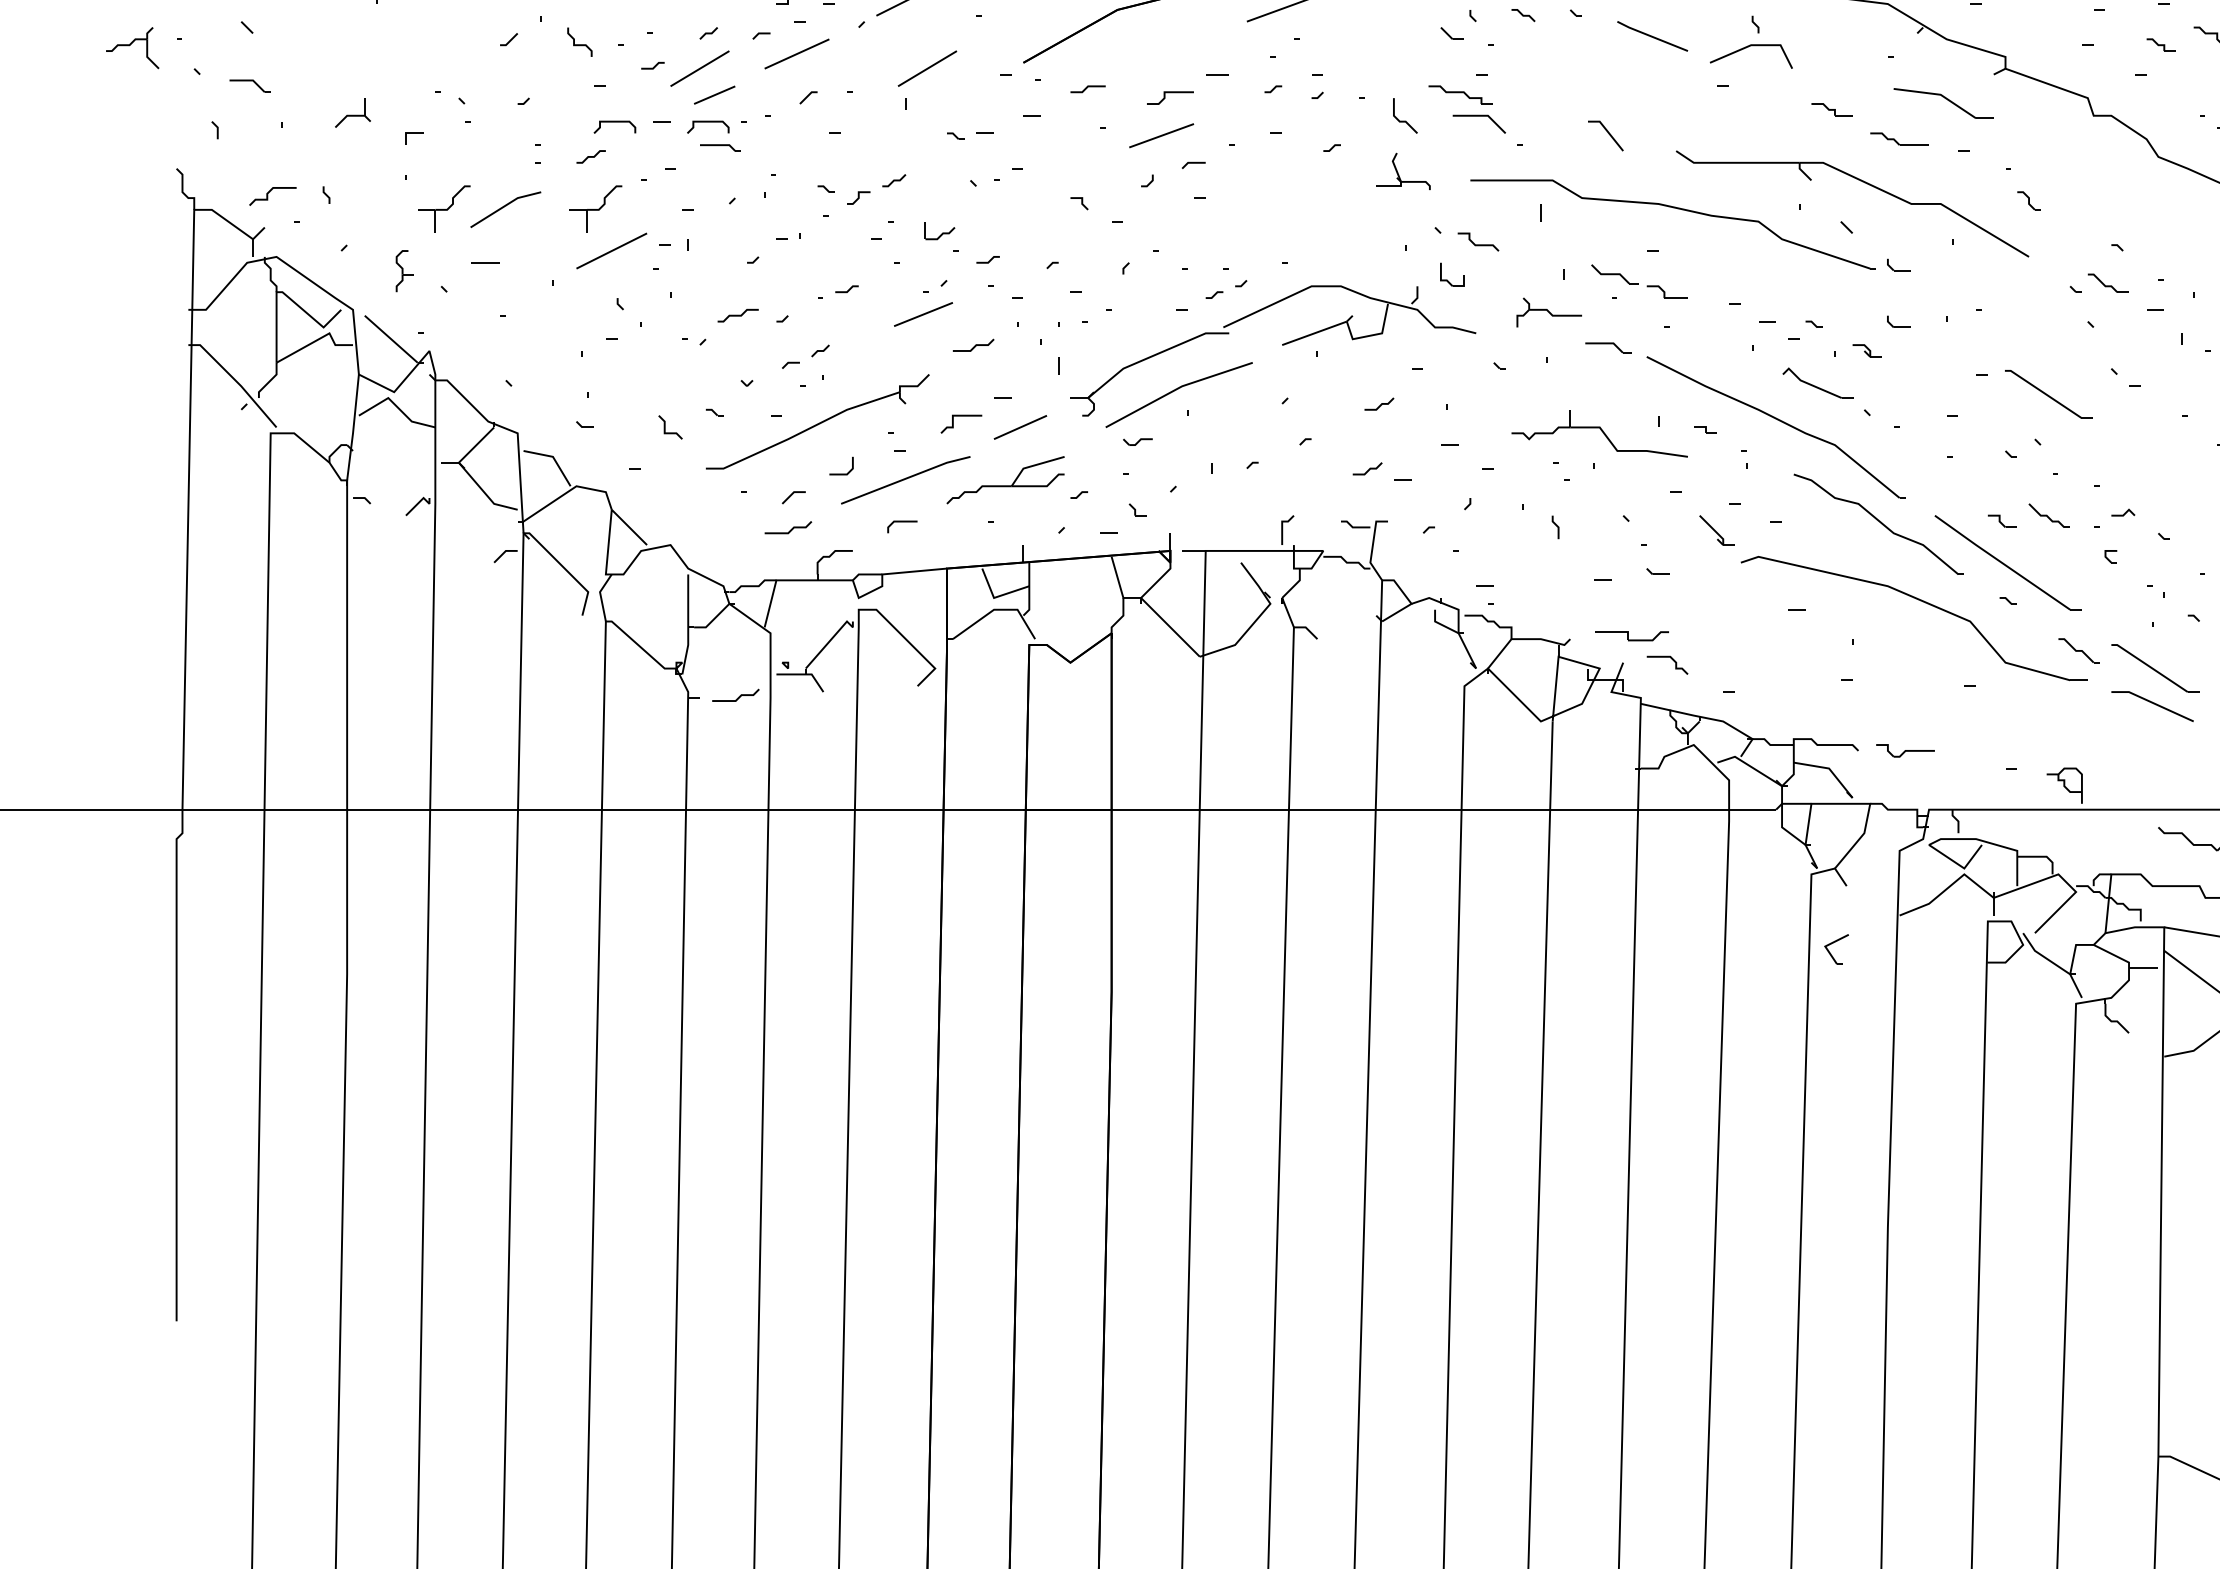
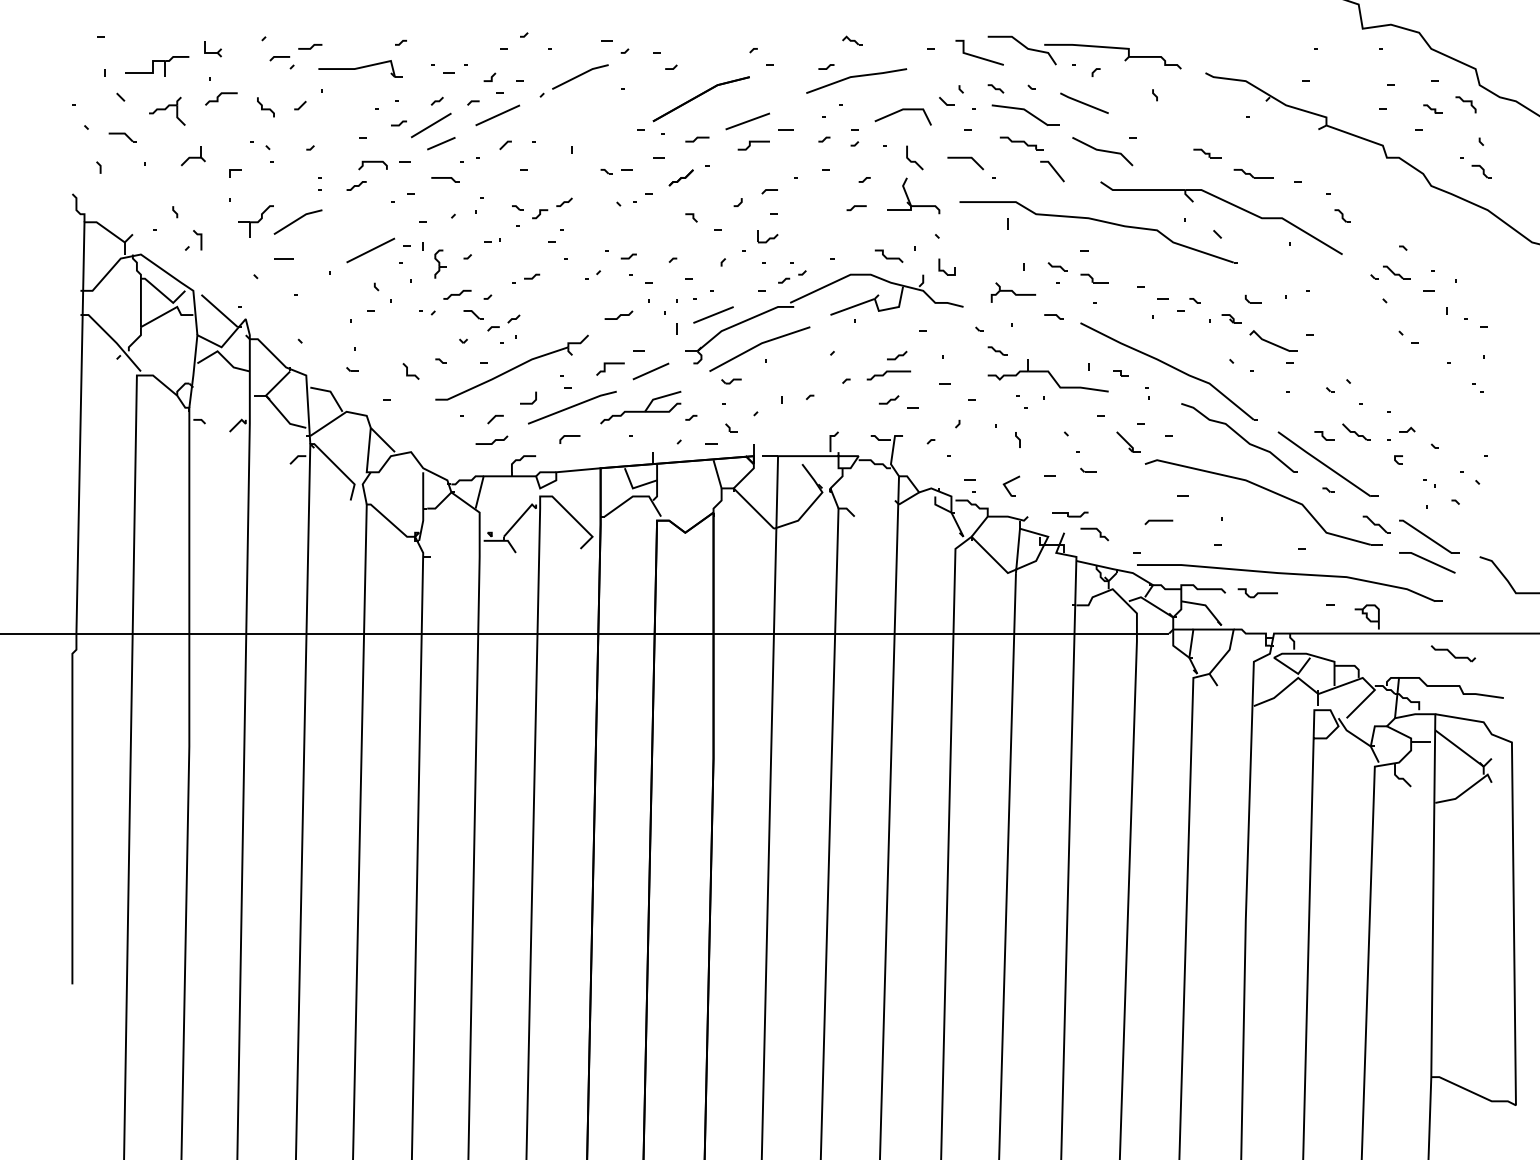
curve: (579, 43) -> (265, 108), moved
part: (132, 46) -> (167, 110), moved
line: (1747, 48) -> (900, 111), moved
line: (927, 68) -> (587, 125), removed
part: (1460, 94) -> (1021, 143), moved
part: (1942, 102) -> (1025, 114), moved
line: (1678, 106) -> (1102, 151), added
curve: (707, 122) -> (436, 162), removed
line: (1161, 135) -> (747, 121), moved
part: (1063, 144) -> (680, 177), added
part: (1403, 170) -> (913, 195), size x1.43
line: (1320, 186) -> (856, 206), added
curve: (270, 192) -> (219, 96), moved
part: (595, 208) -> (359, 221), removed
part: (939, 230) -> (767, 236), moved
line: (363, 236) -> (200, 240), added
curve: (1477, 243) -> (888, 257), moved
part: (1897, 264) -> (1252, 259), removed
part: (404, 269) -> (440, 263), moved
part: (1613, 274) -> (1057, 266), size x0.62
line: (923, 313) -> (713, 314), moved
part: (761, 344) -> (473, 314), added
part: (1607, 347) -> (1053, 316), size x0.62
part: (1817, 382) -> (1273, 340), moved
part: (2049, 393) -> (1356, 348), removed
part: (1525, 396) -> (997, 350), added
curve: (1363, 430) -> (886, 373), added
part: (1632, 636) -> (1070, 514), size x0.71
line: (1760, 646) -> (1158, 521), added
line: (738, 695) -> (457, 555), removed
part: (1951, 723) -> (1289, 574), added
part: (1836, 948) -> (1011, 485), moved

